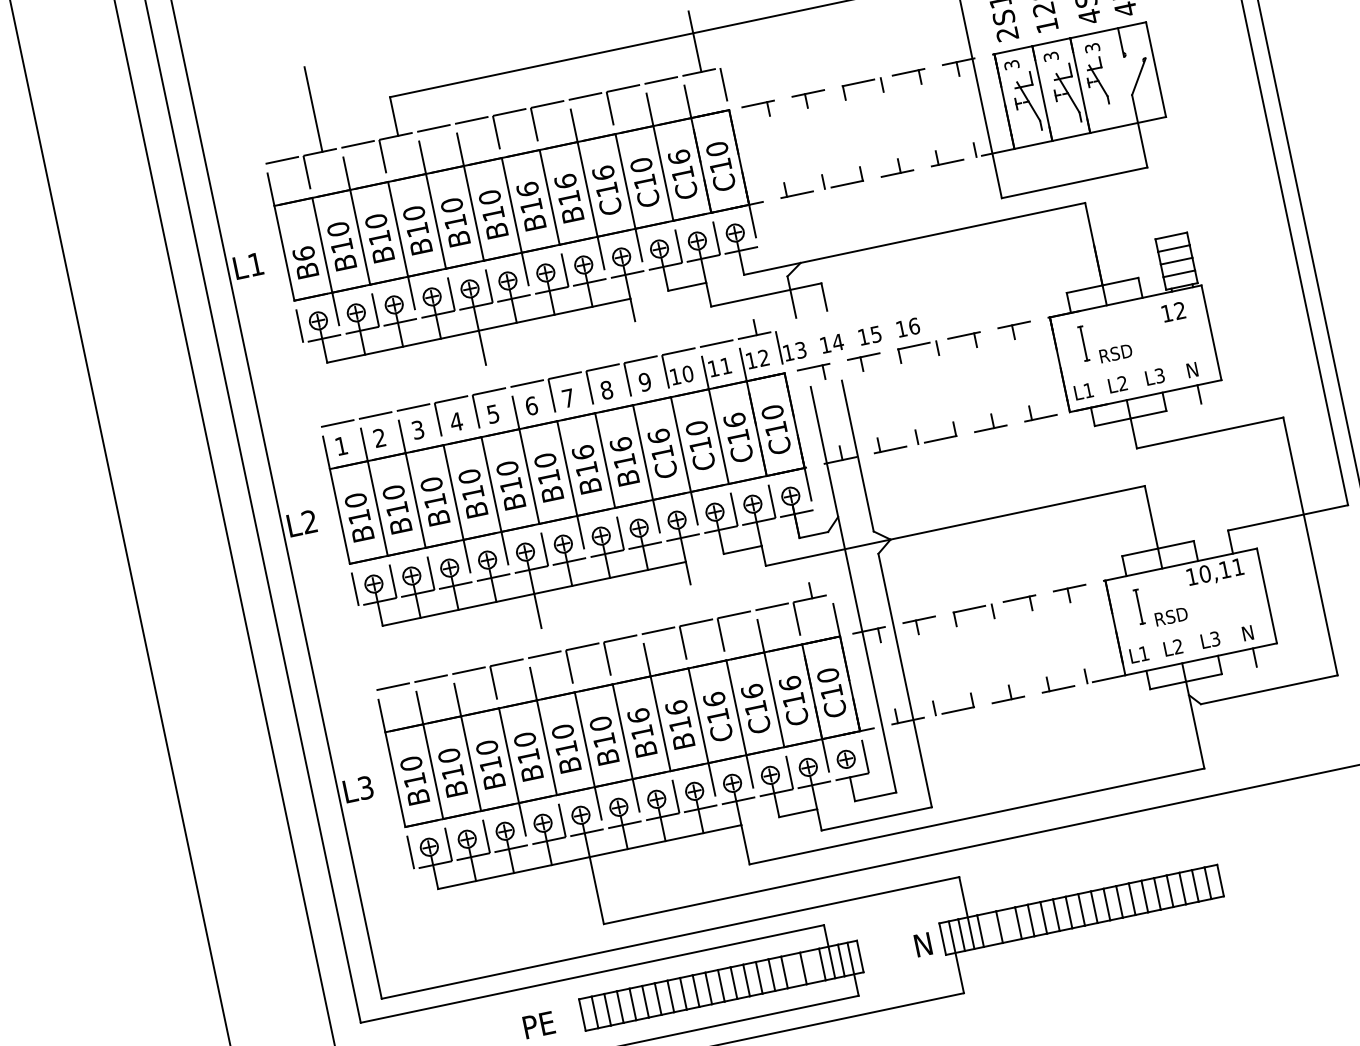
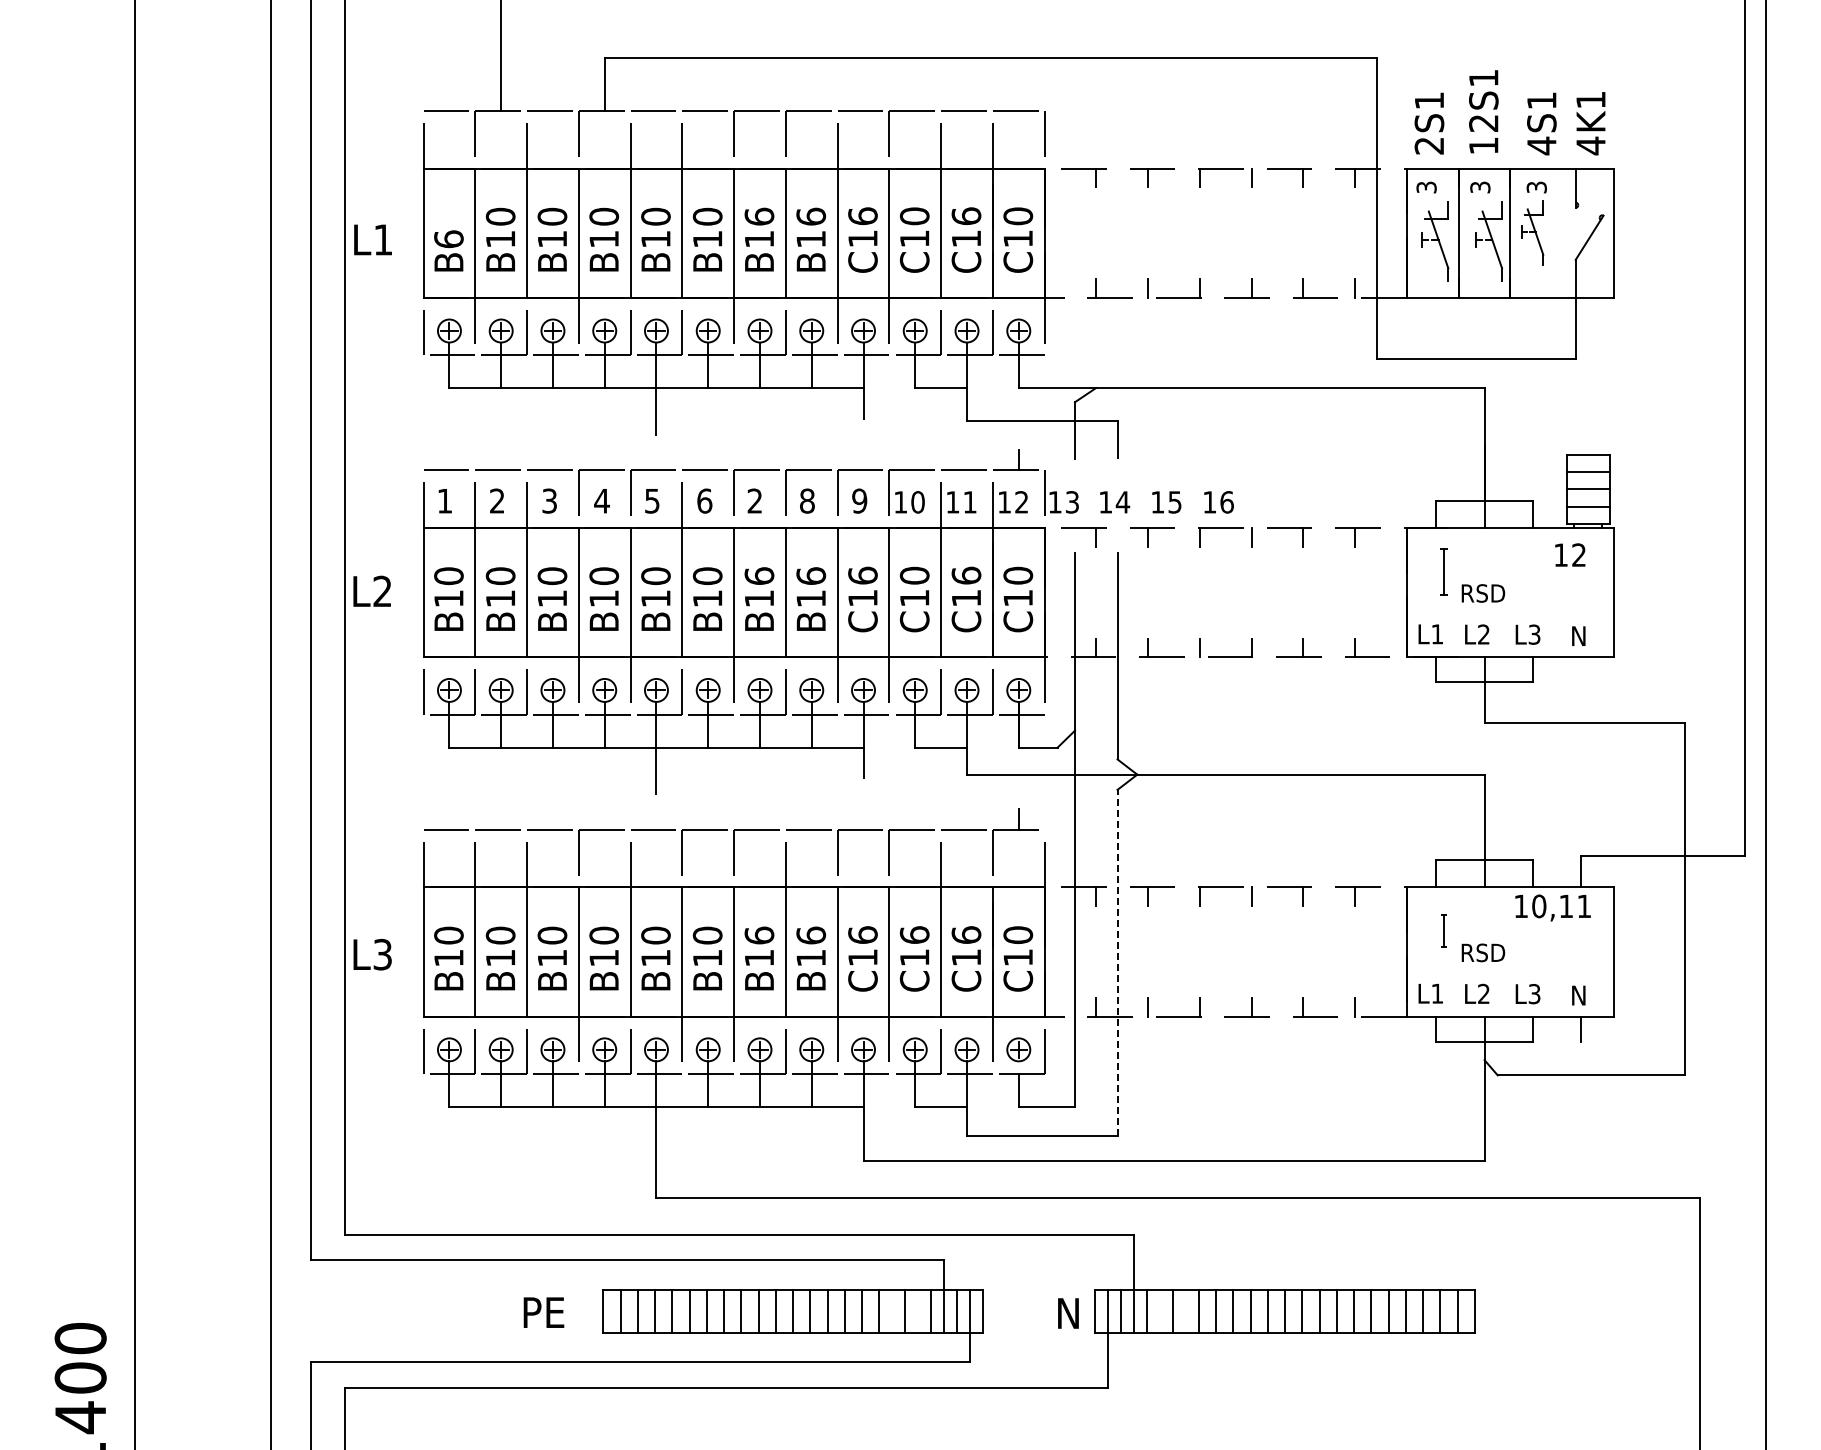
line: (694, 41) -> (1018, 69), removed
line: (1199, 394) -> (1581, 669), removed
text: (567, 397) -> (754, 500), 7 -> 2
part: (1138, 606) -> (1443, 930), size x0.7
line: (905, 680) -> (1117, 962), solid -> dashed

